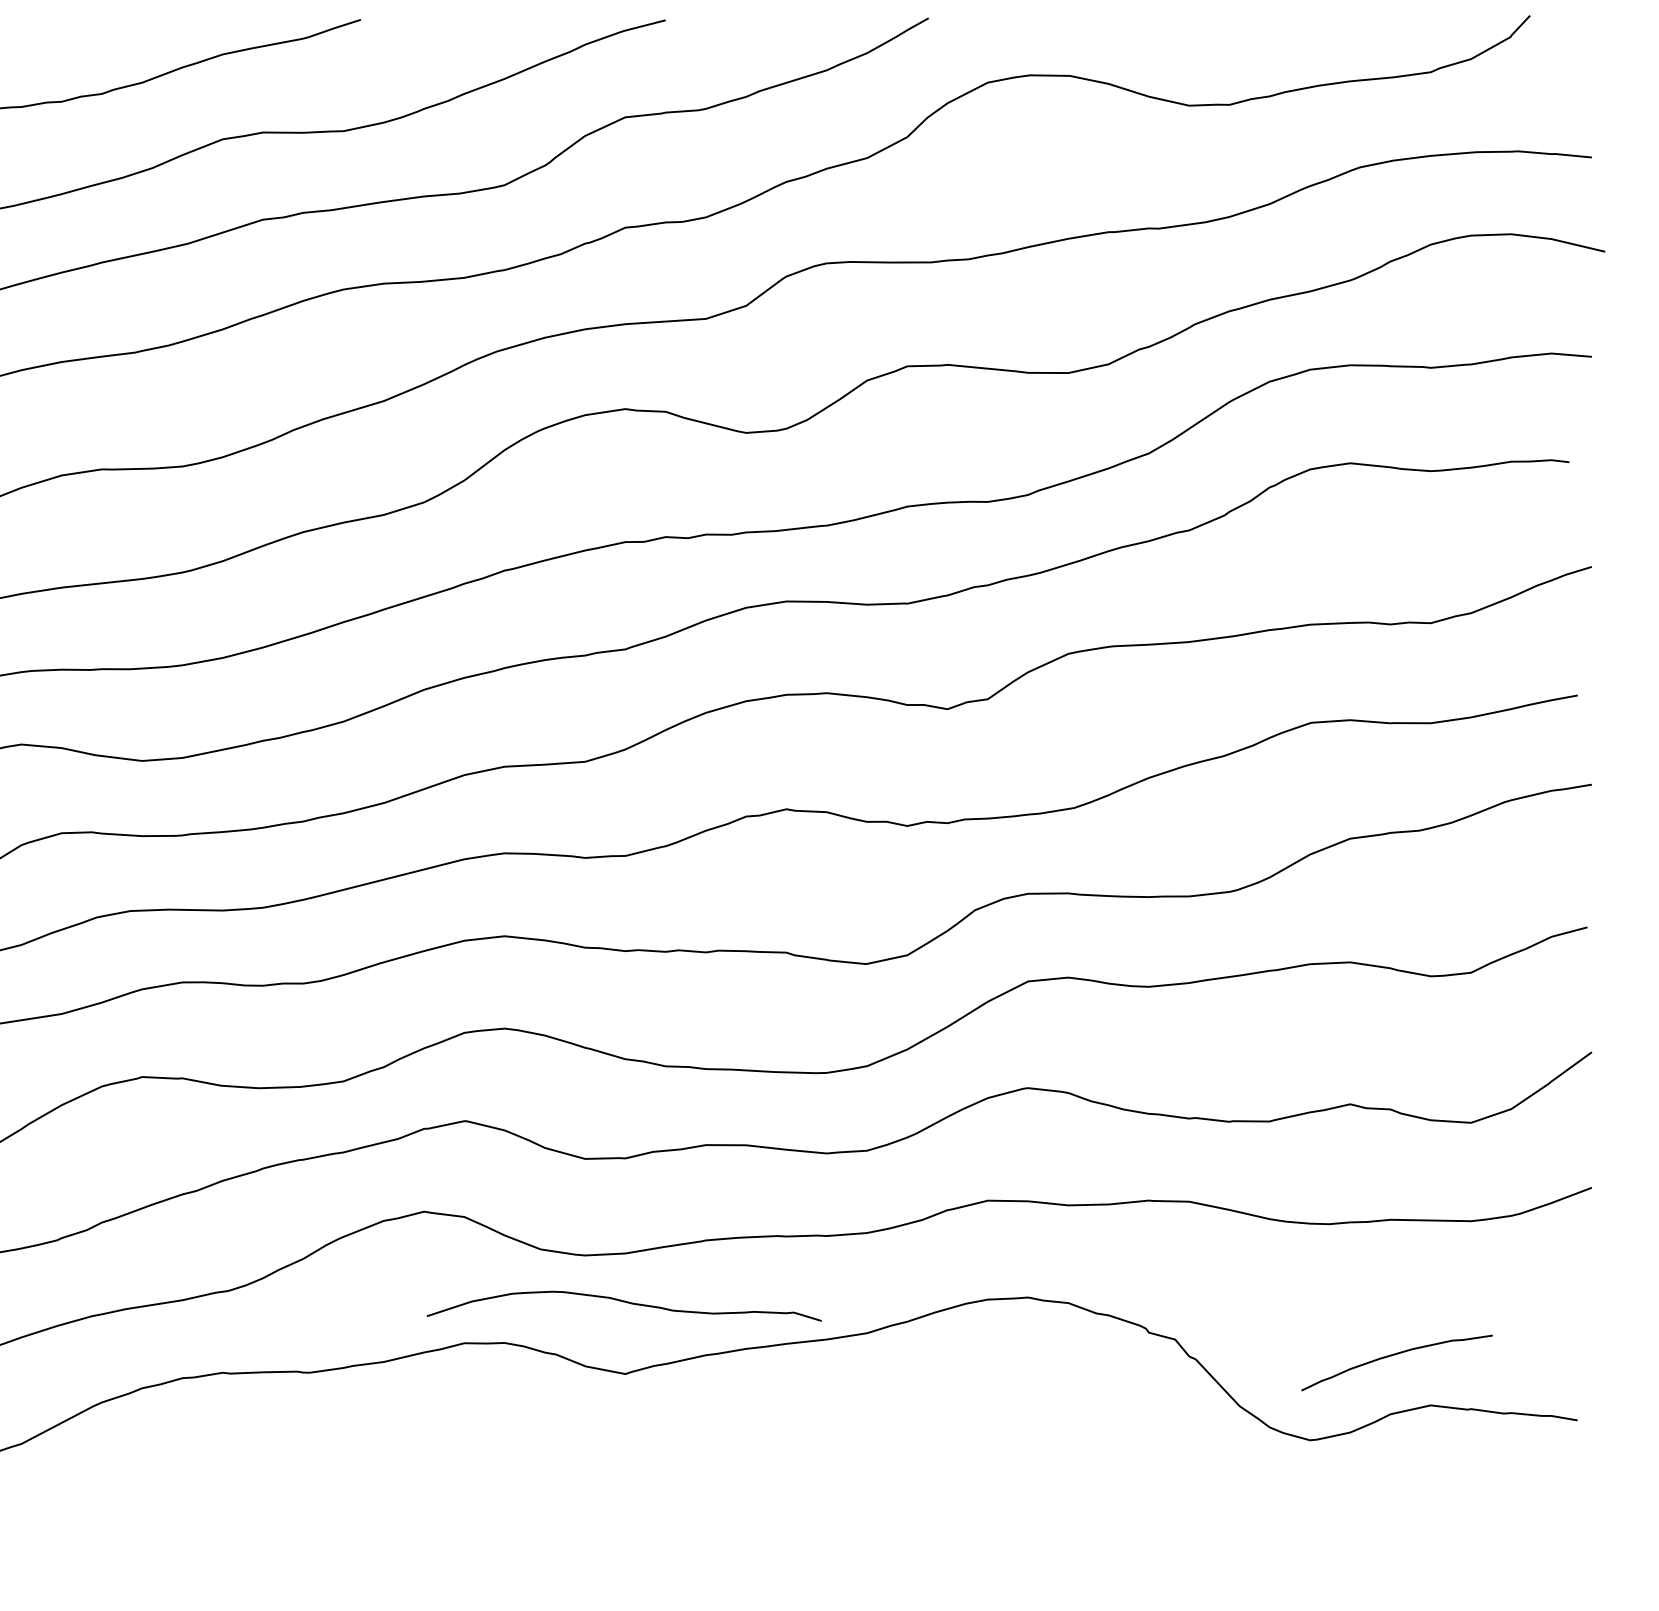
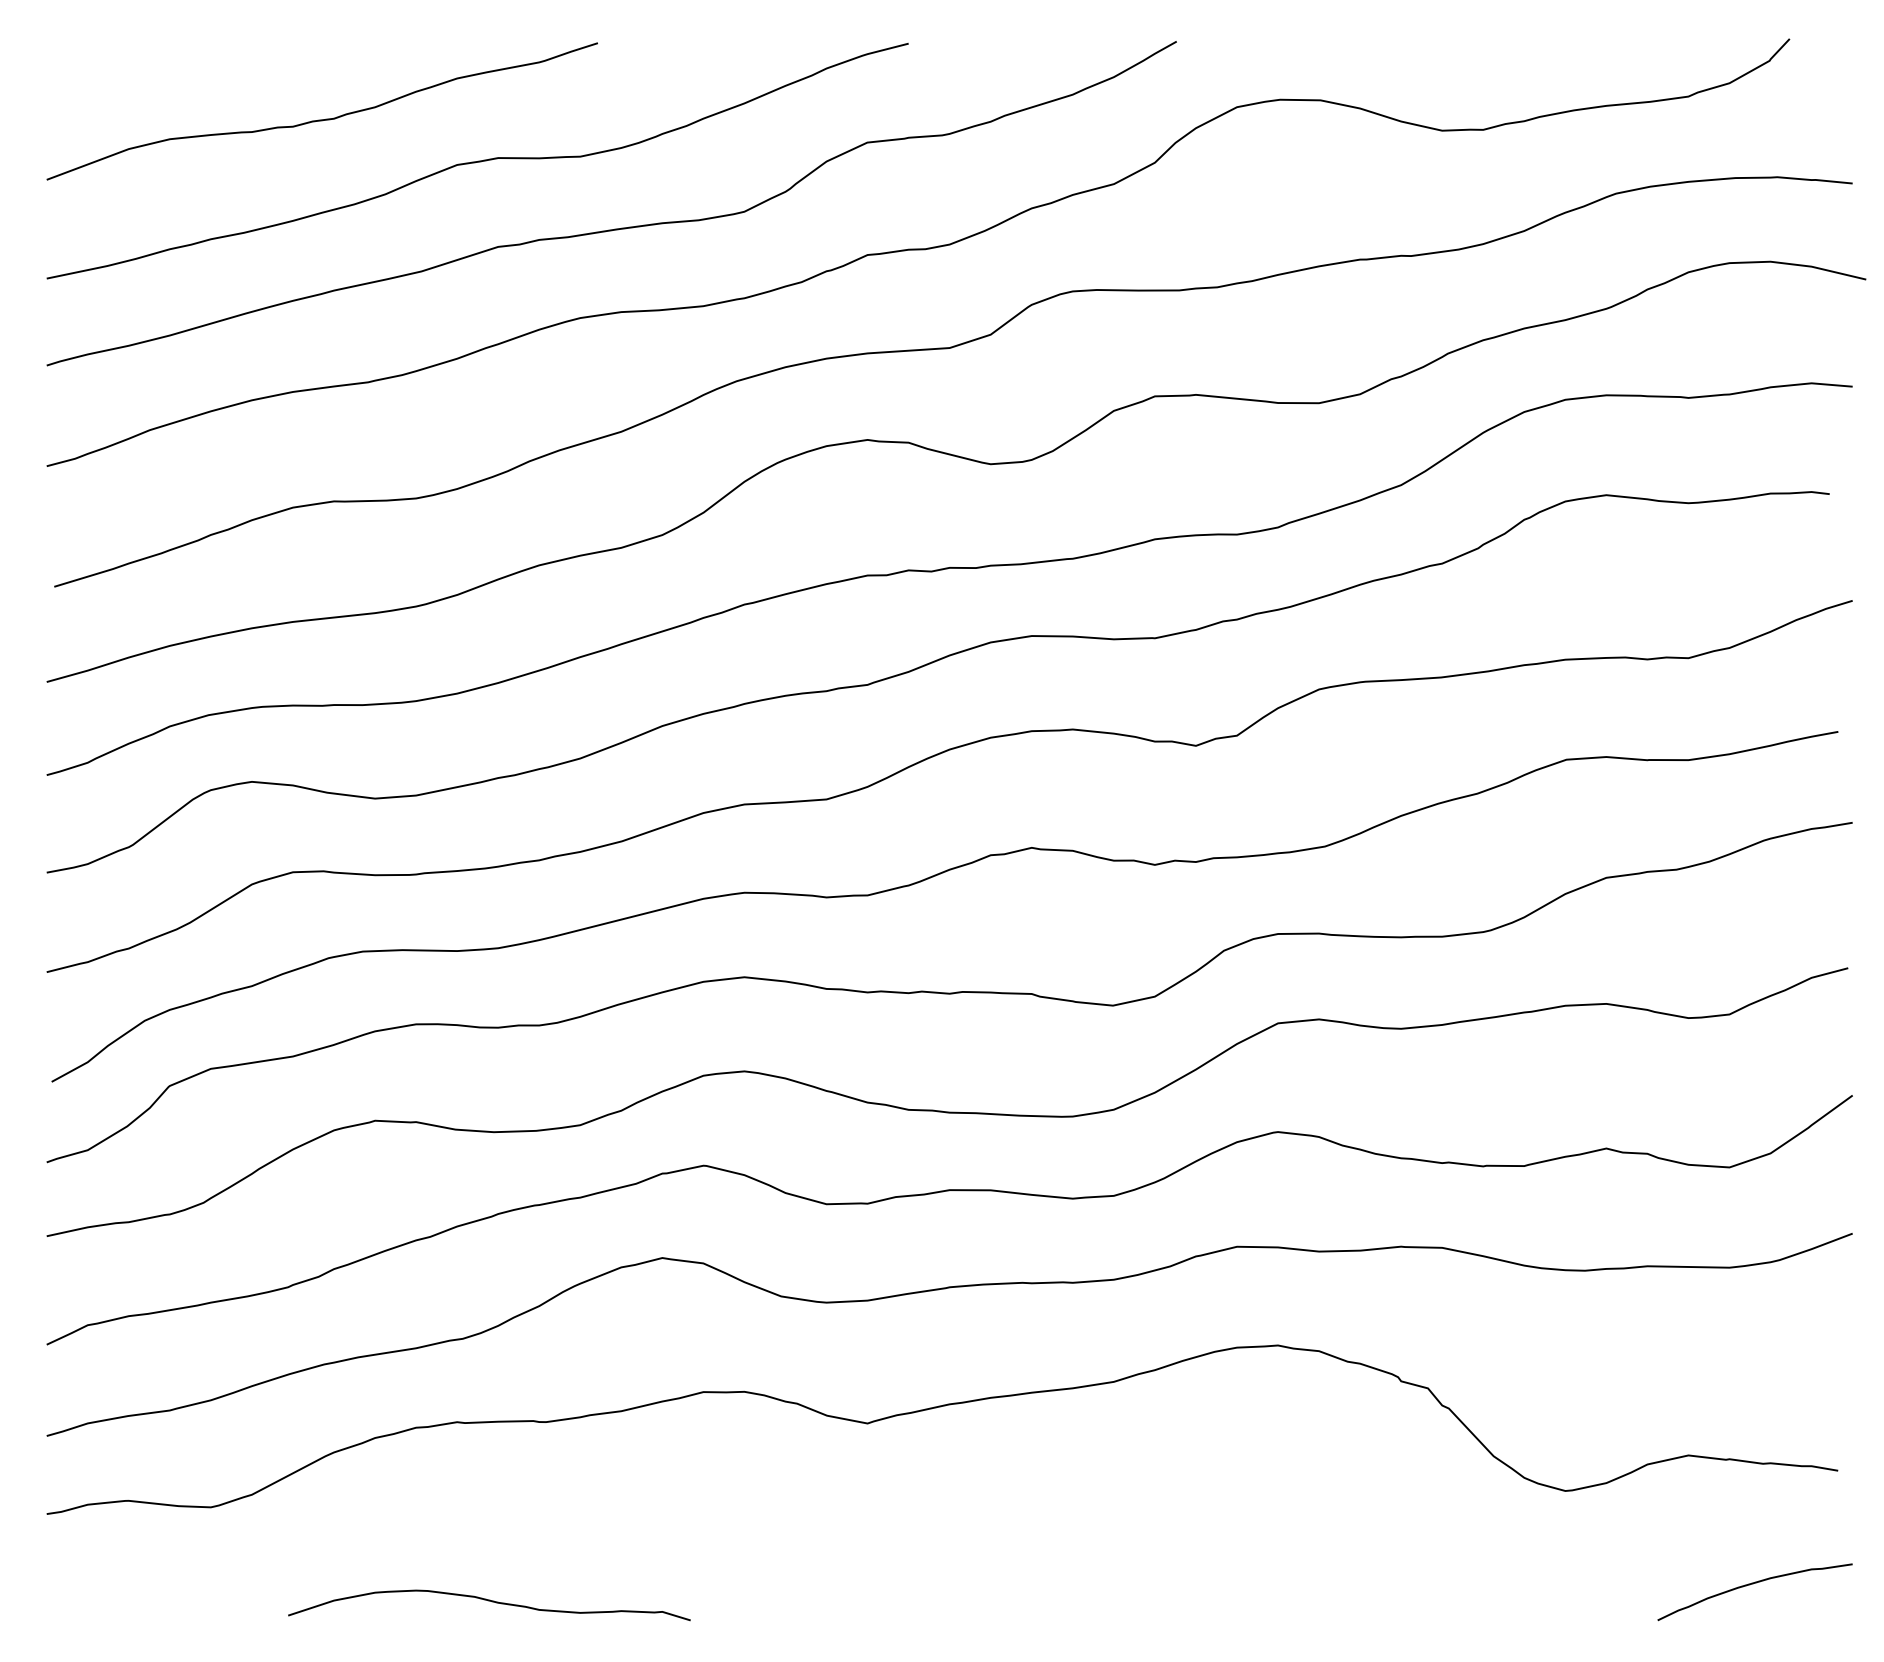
curve: (624, 1302) -> (489, 1601), moved
curve: (1395, 1355) -> (1753, 1584), moved

